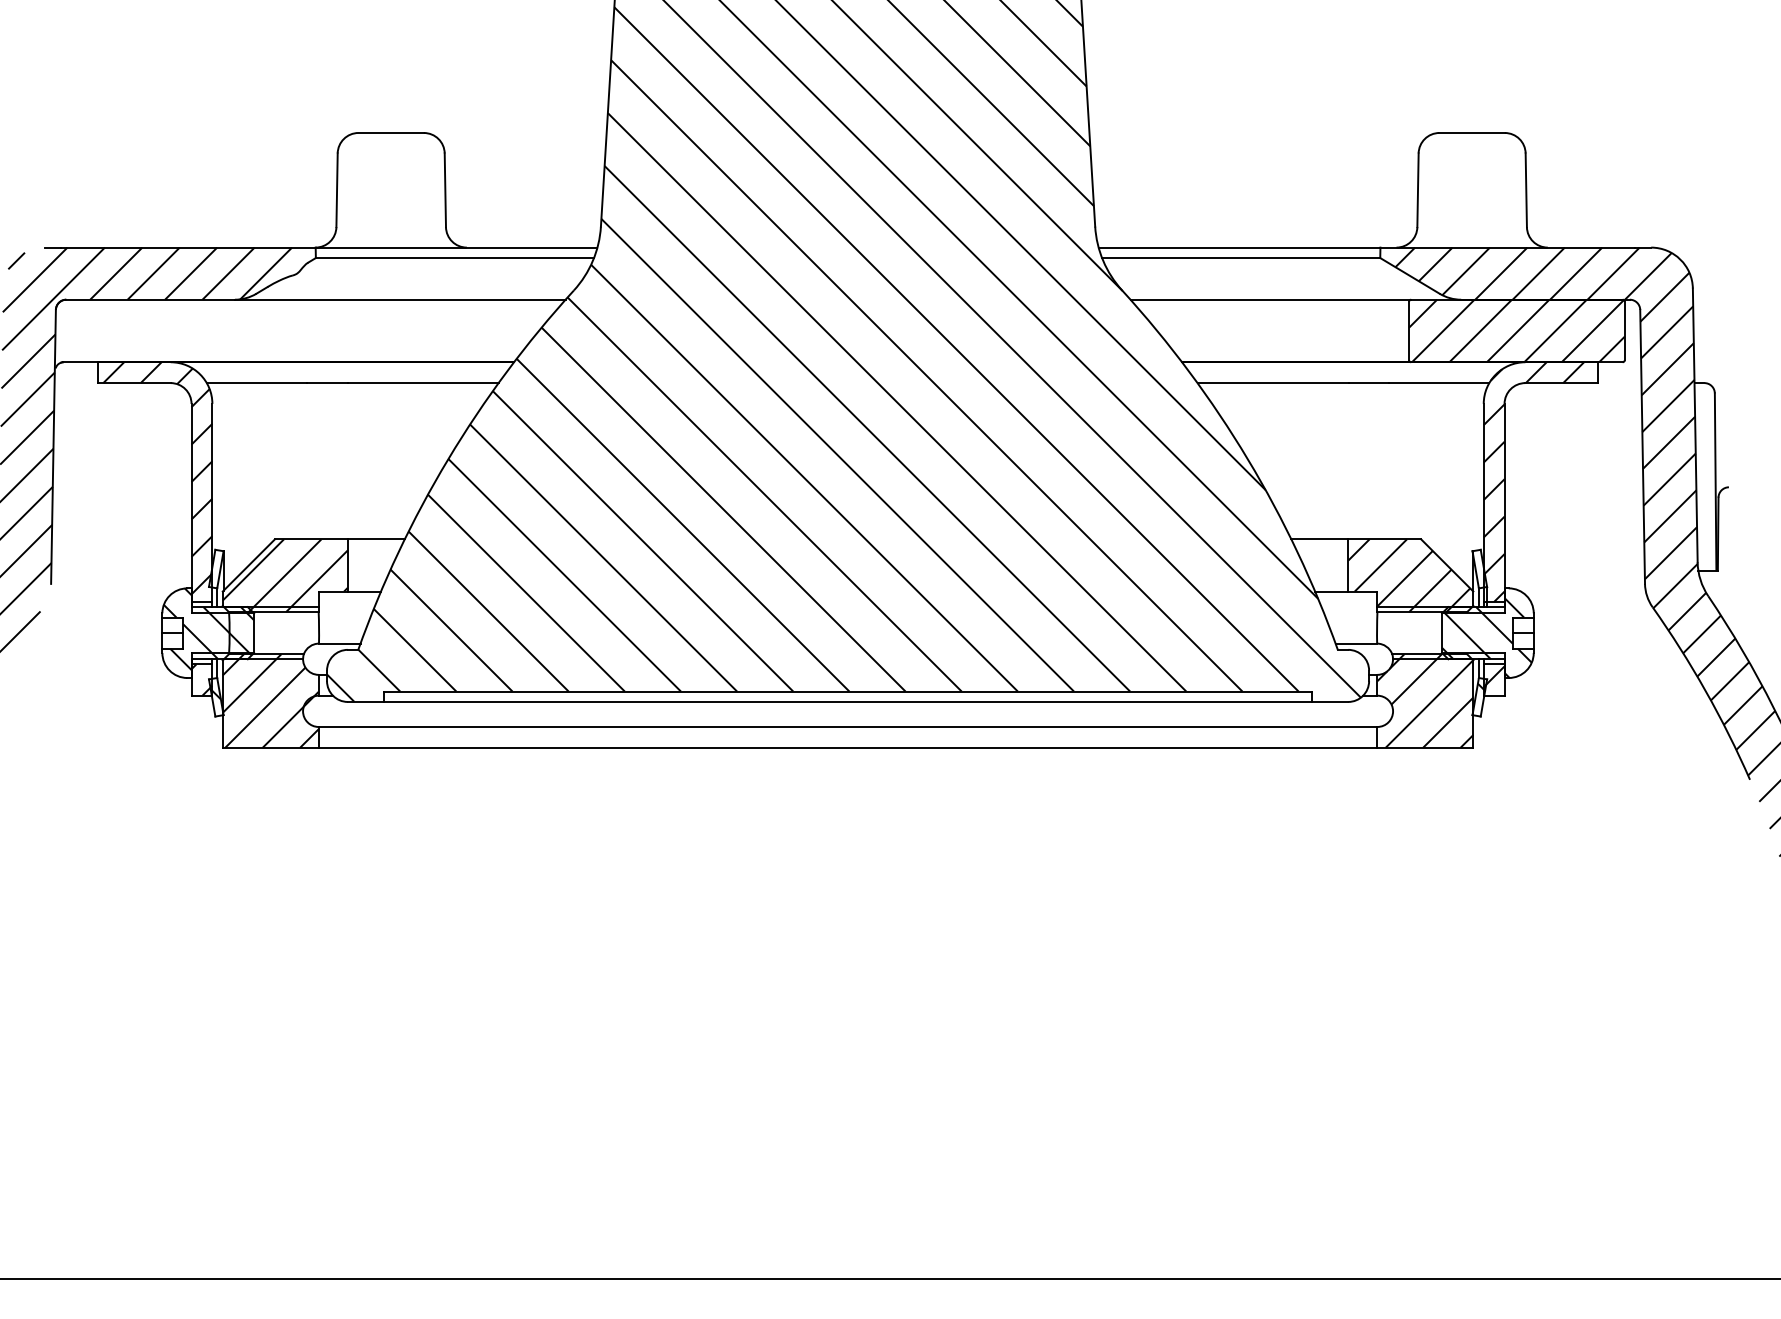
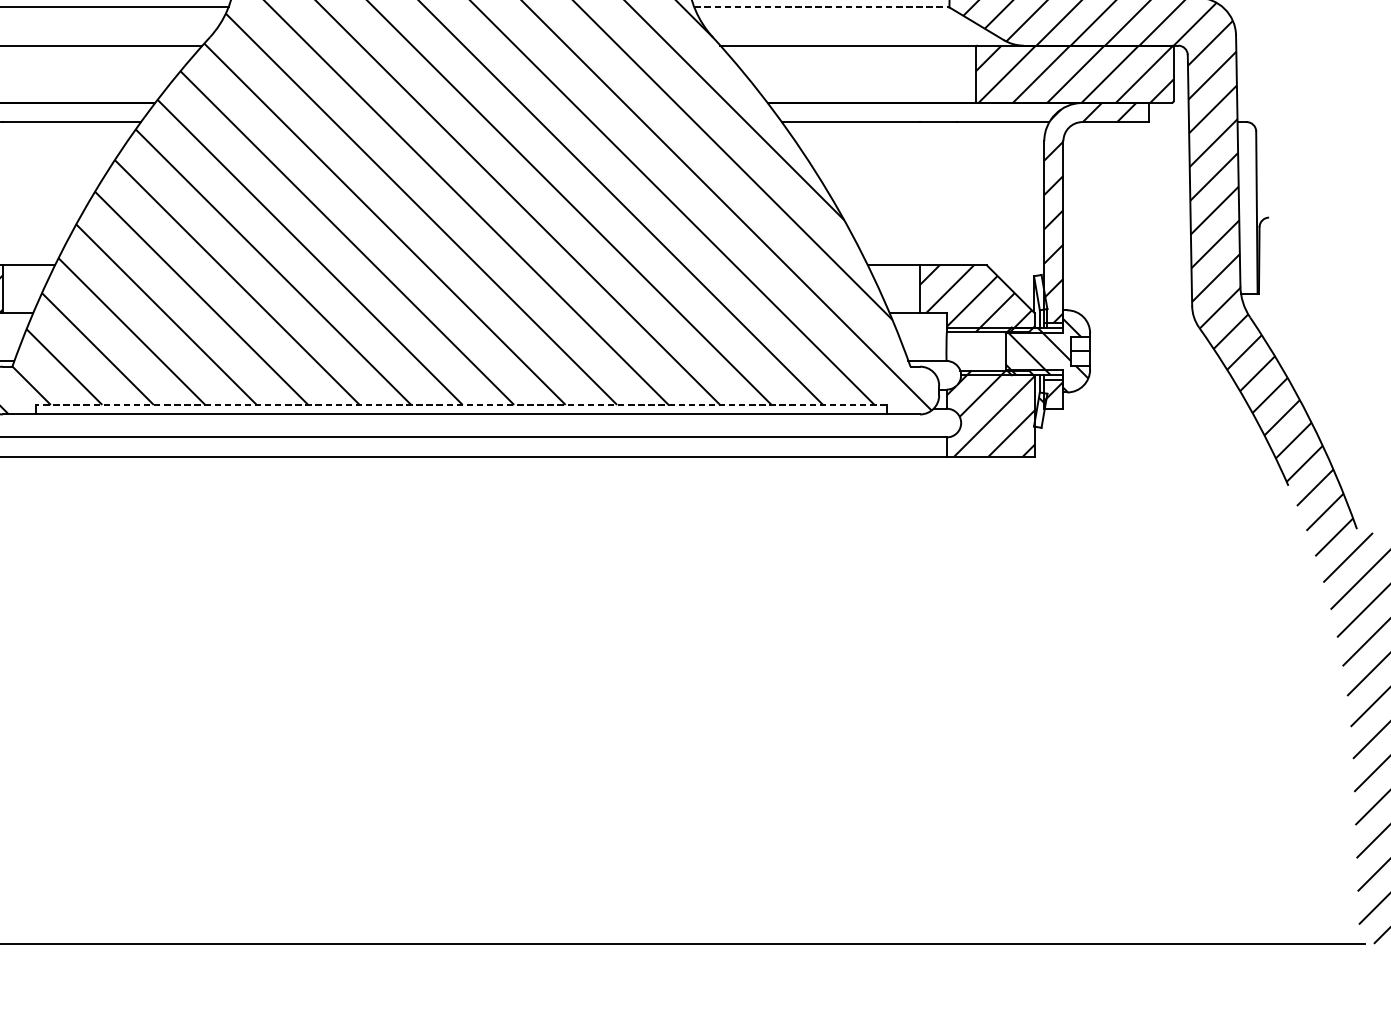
line: (1241, 258) -> (822, 7), solid -> dashed
line: (848, 691) -> (461, 404), solid -> dashed

